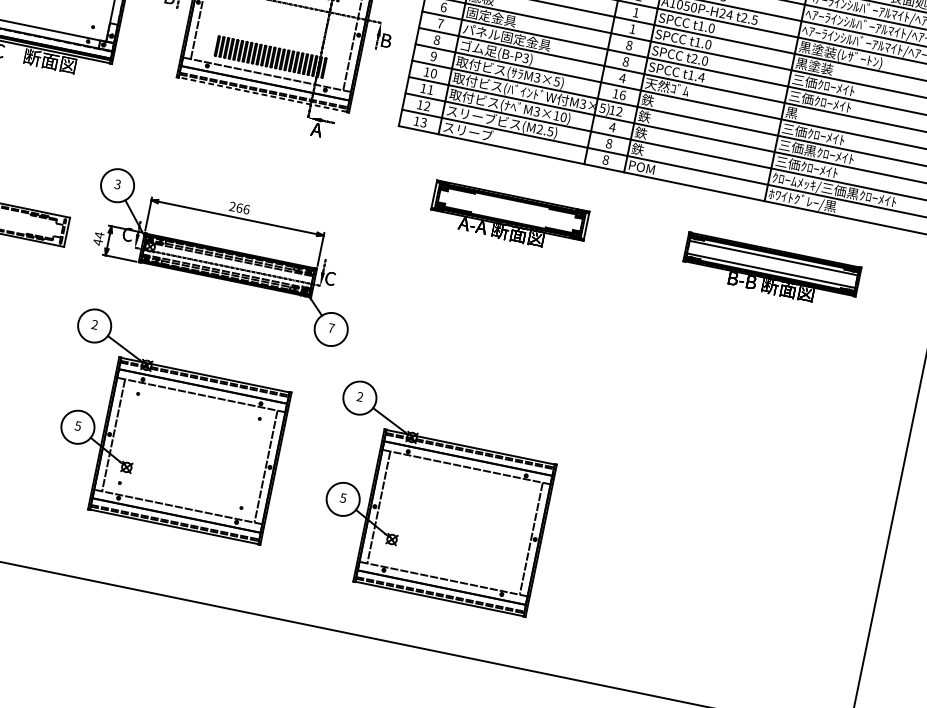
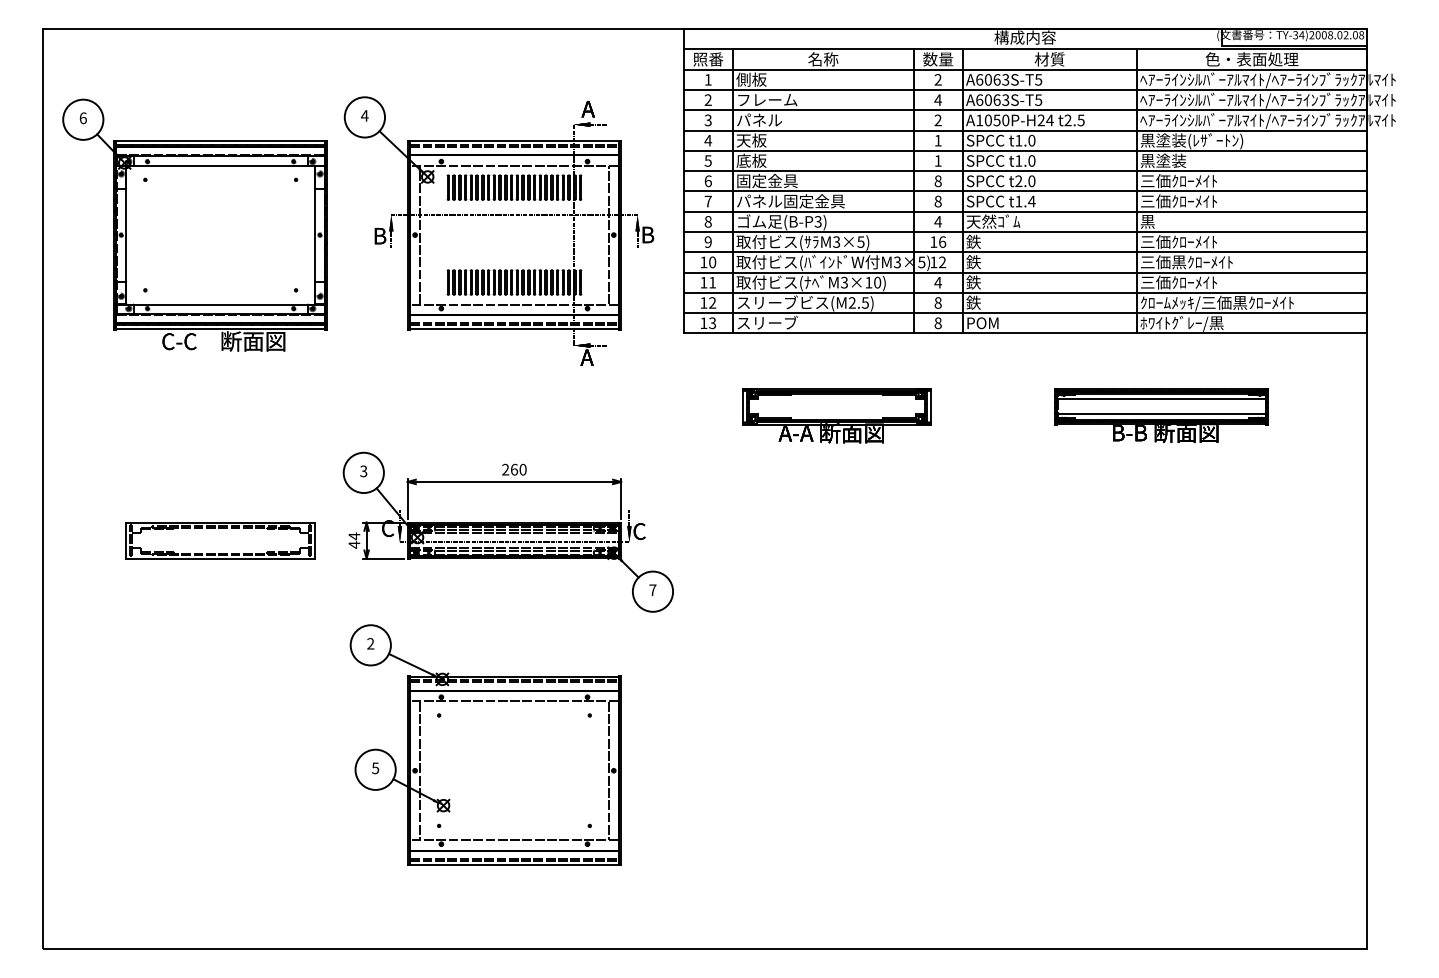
line: (262, 94) -> (513, 329), dashed -> solid
text: (246, 209) -> (522, 469), 266 -> 260
part: (436, 497) -> (818, 765), removed

